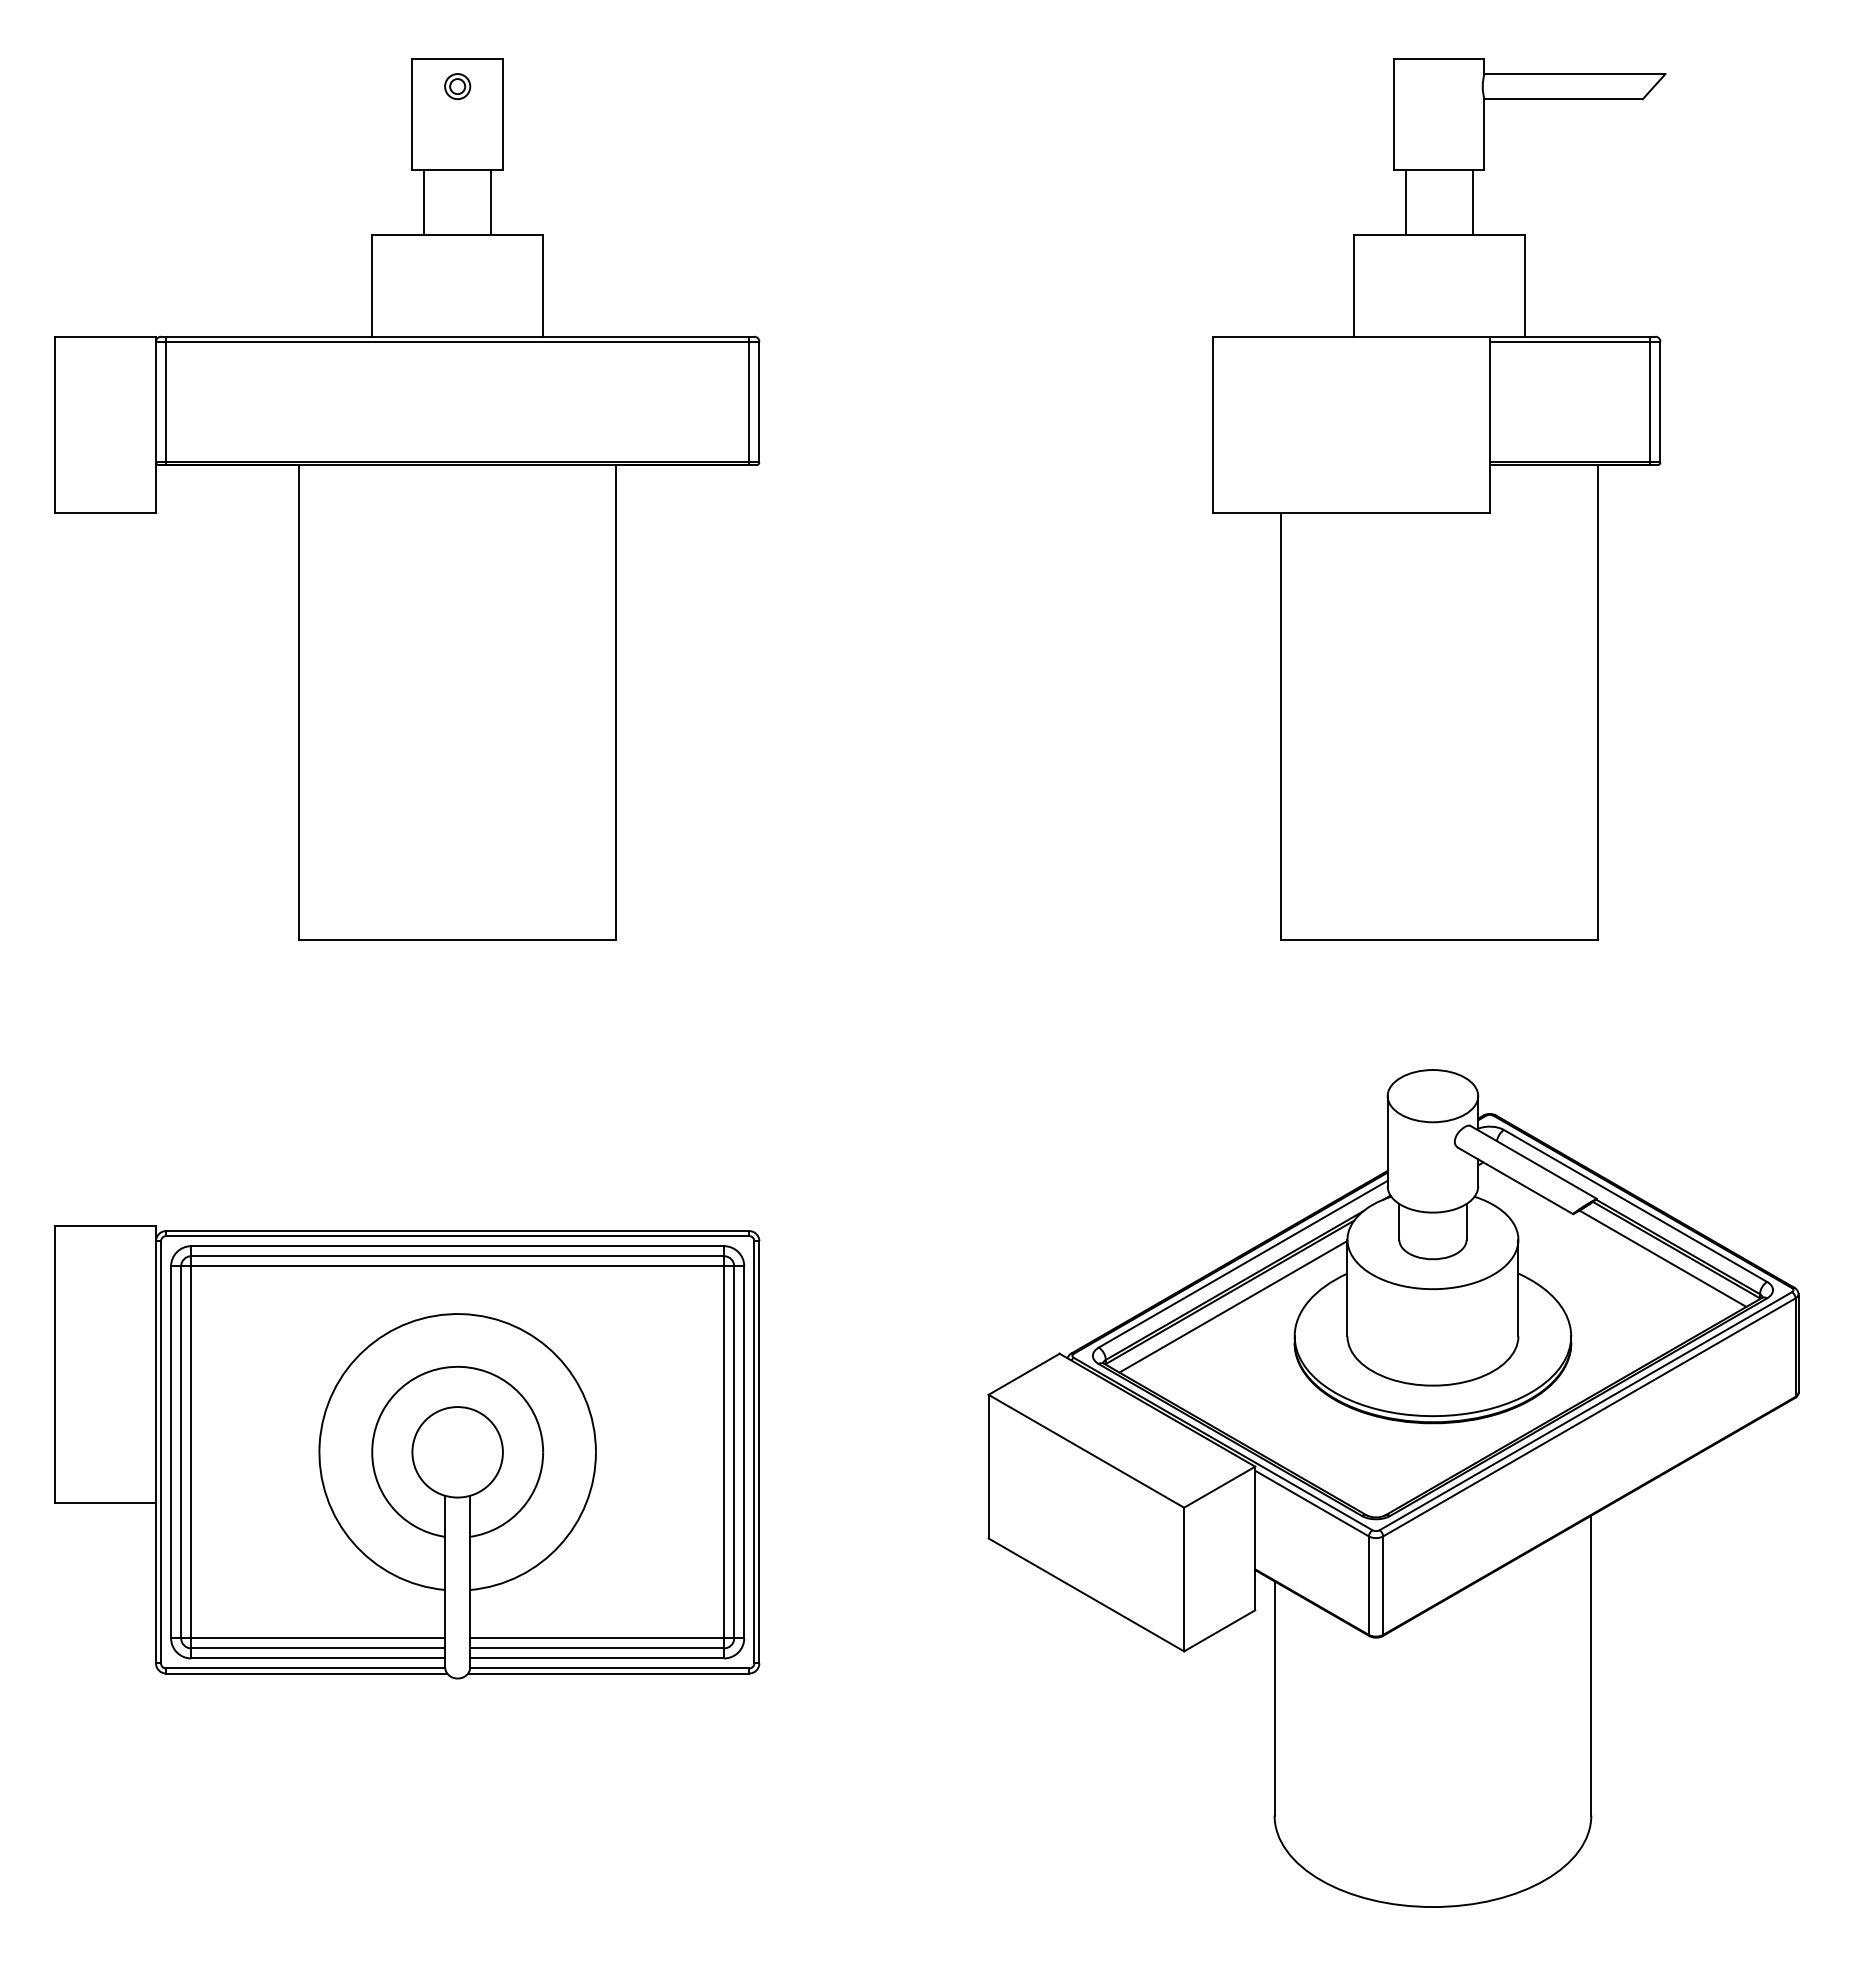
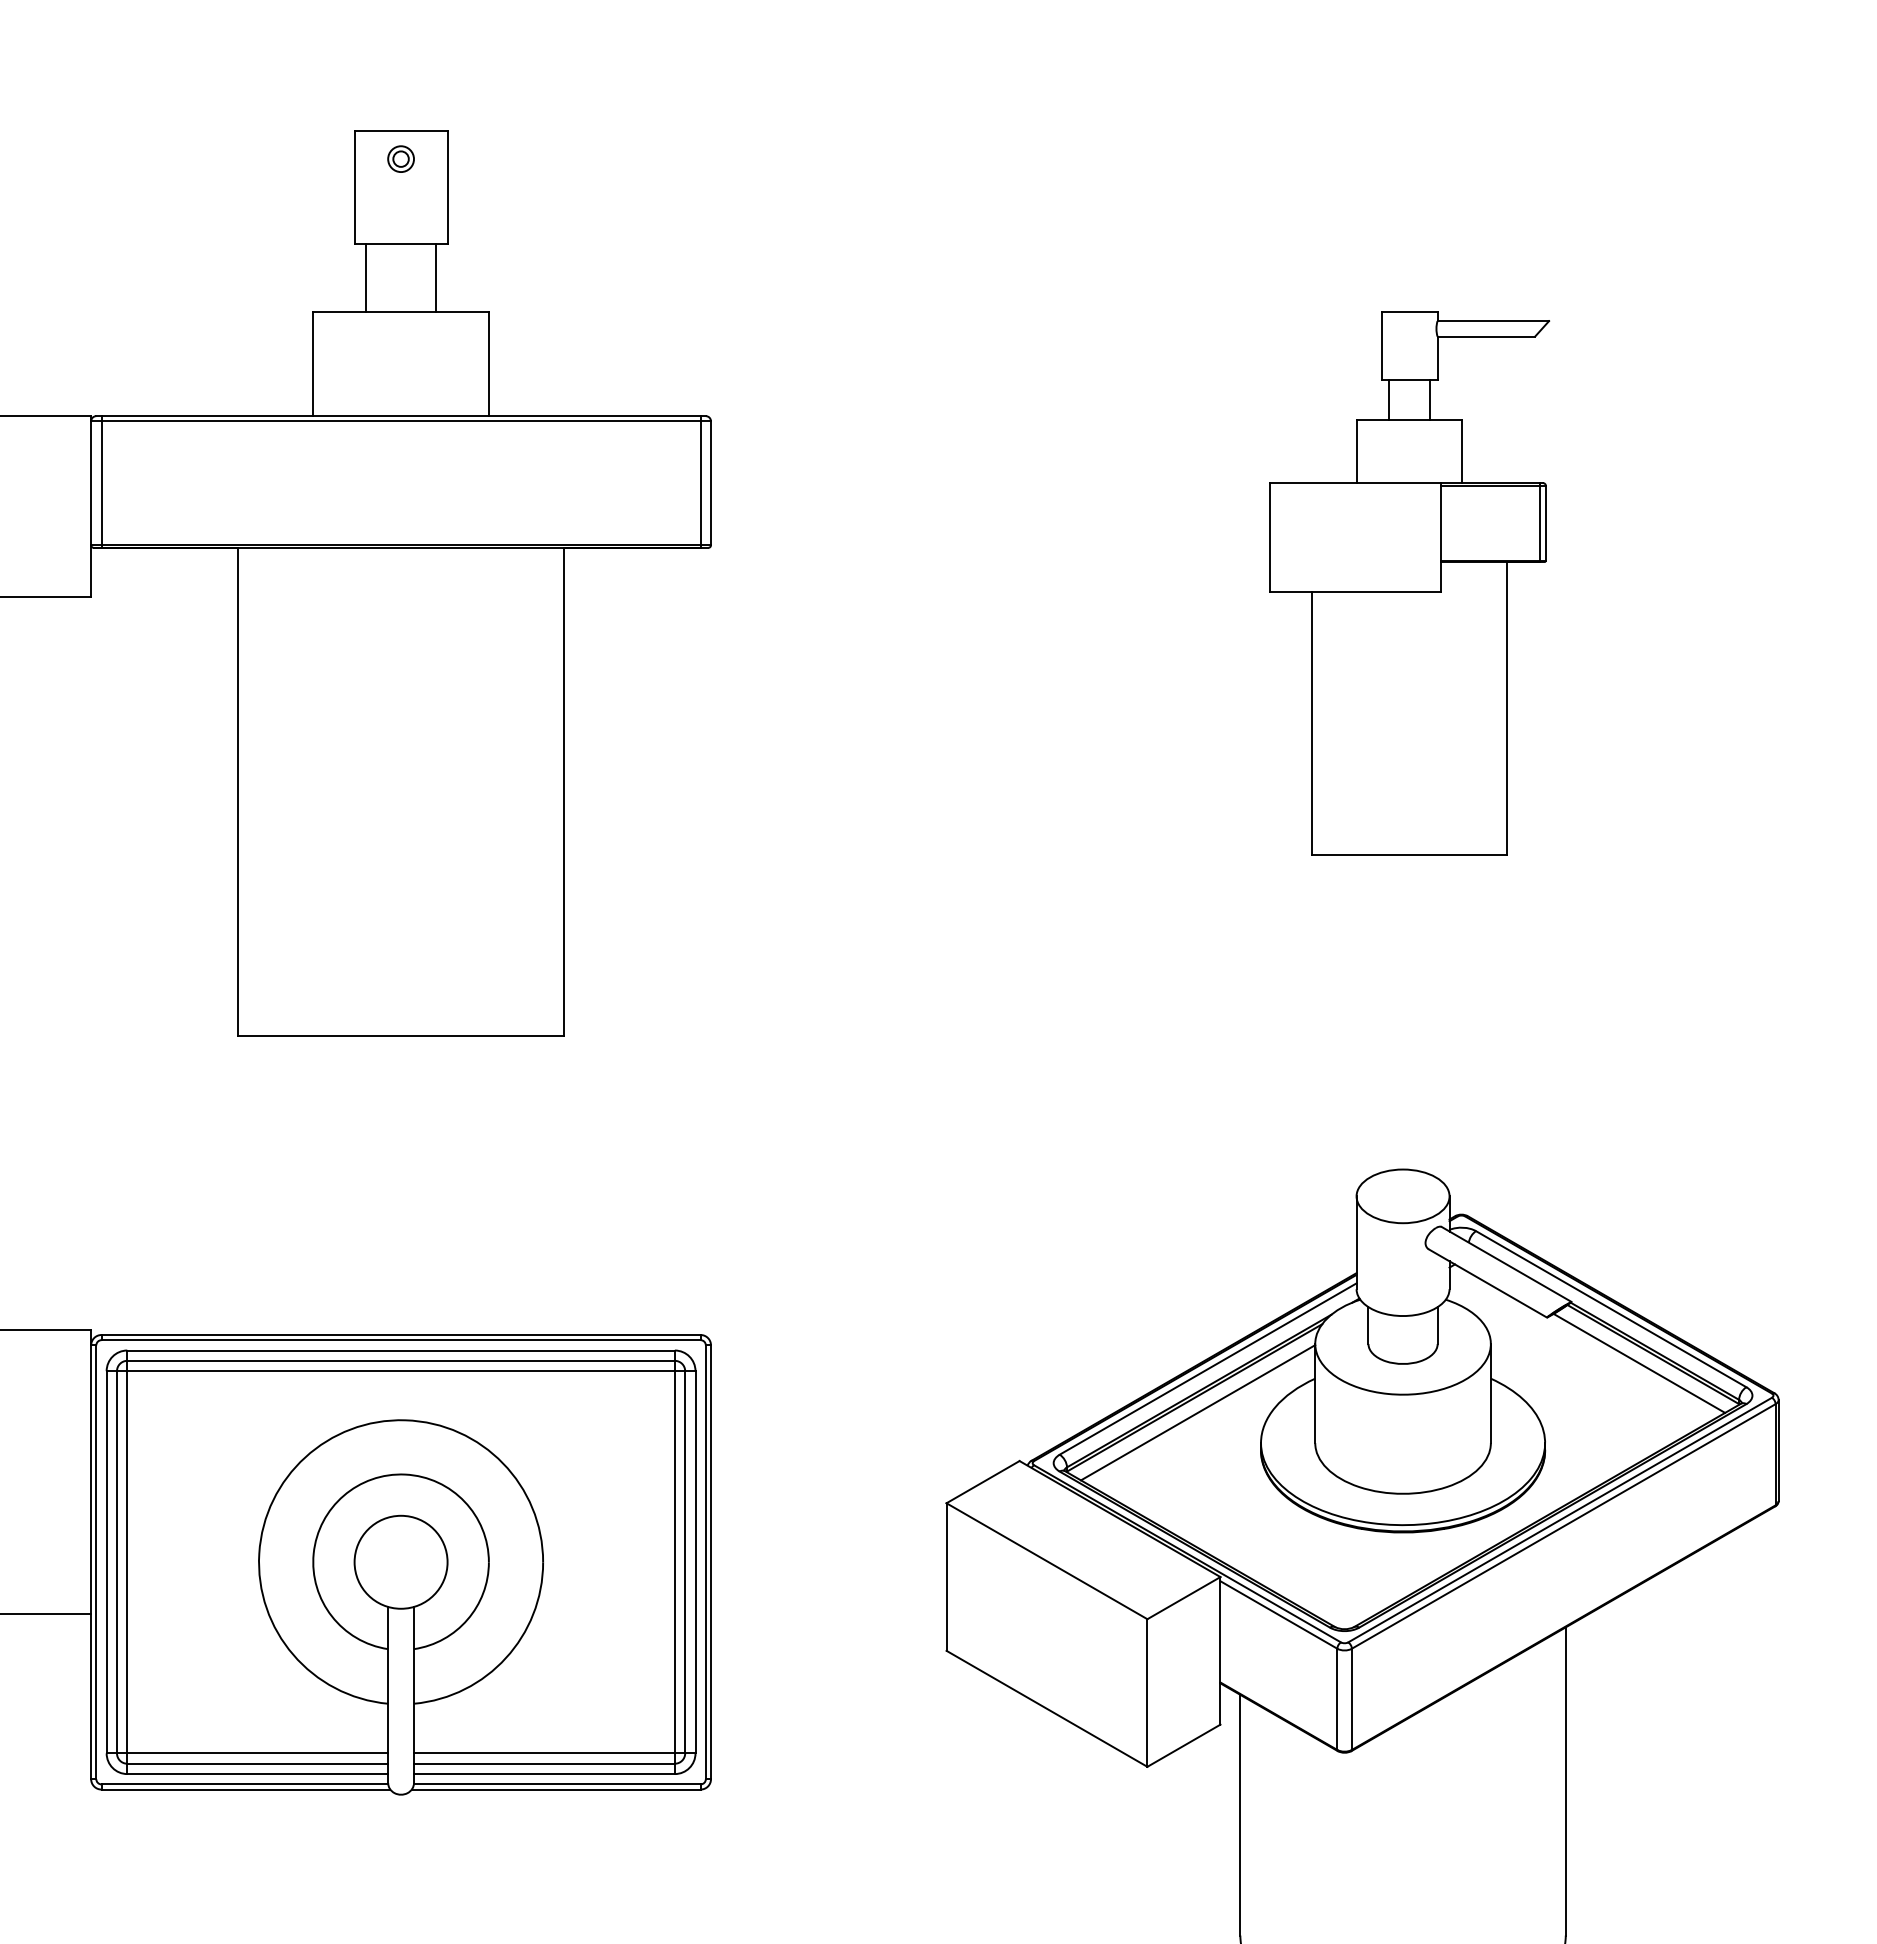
part: (1439, 499) -> (1409, 583), size x0.6

